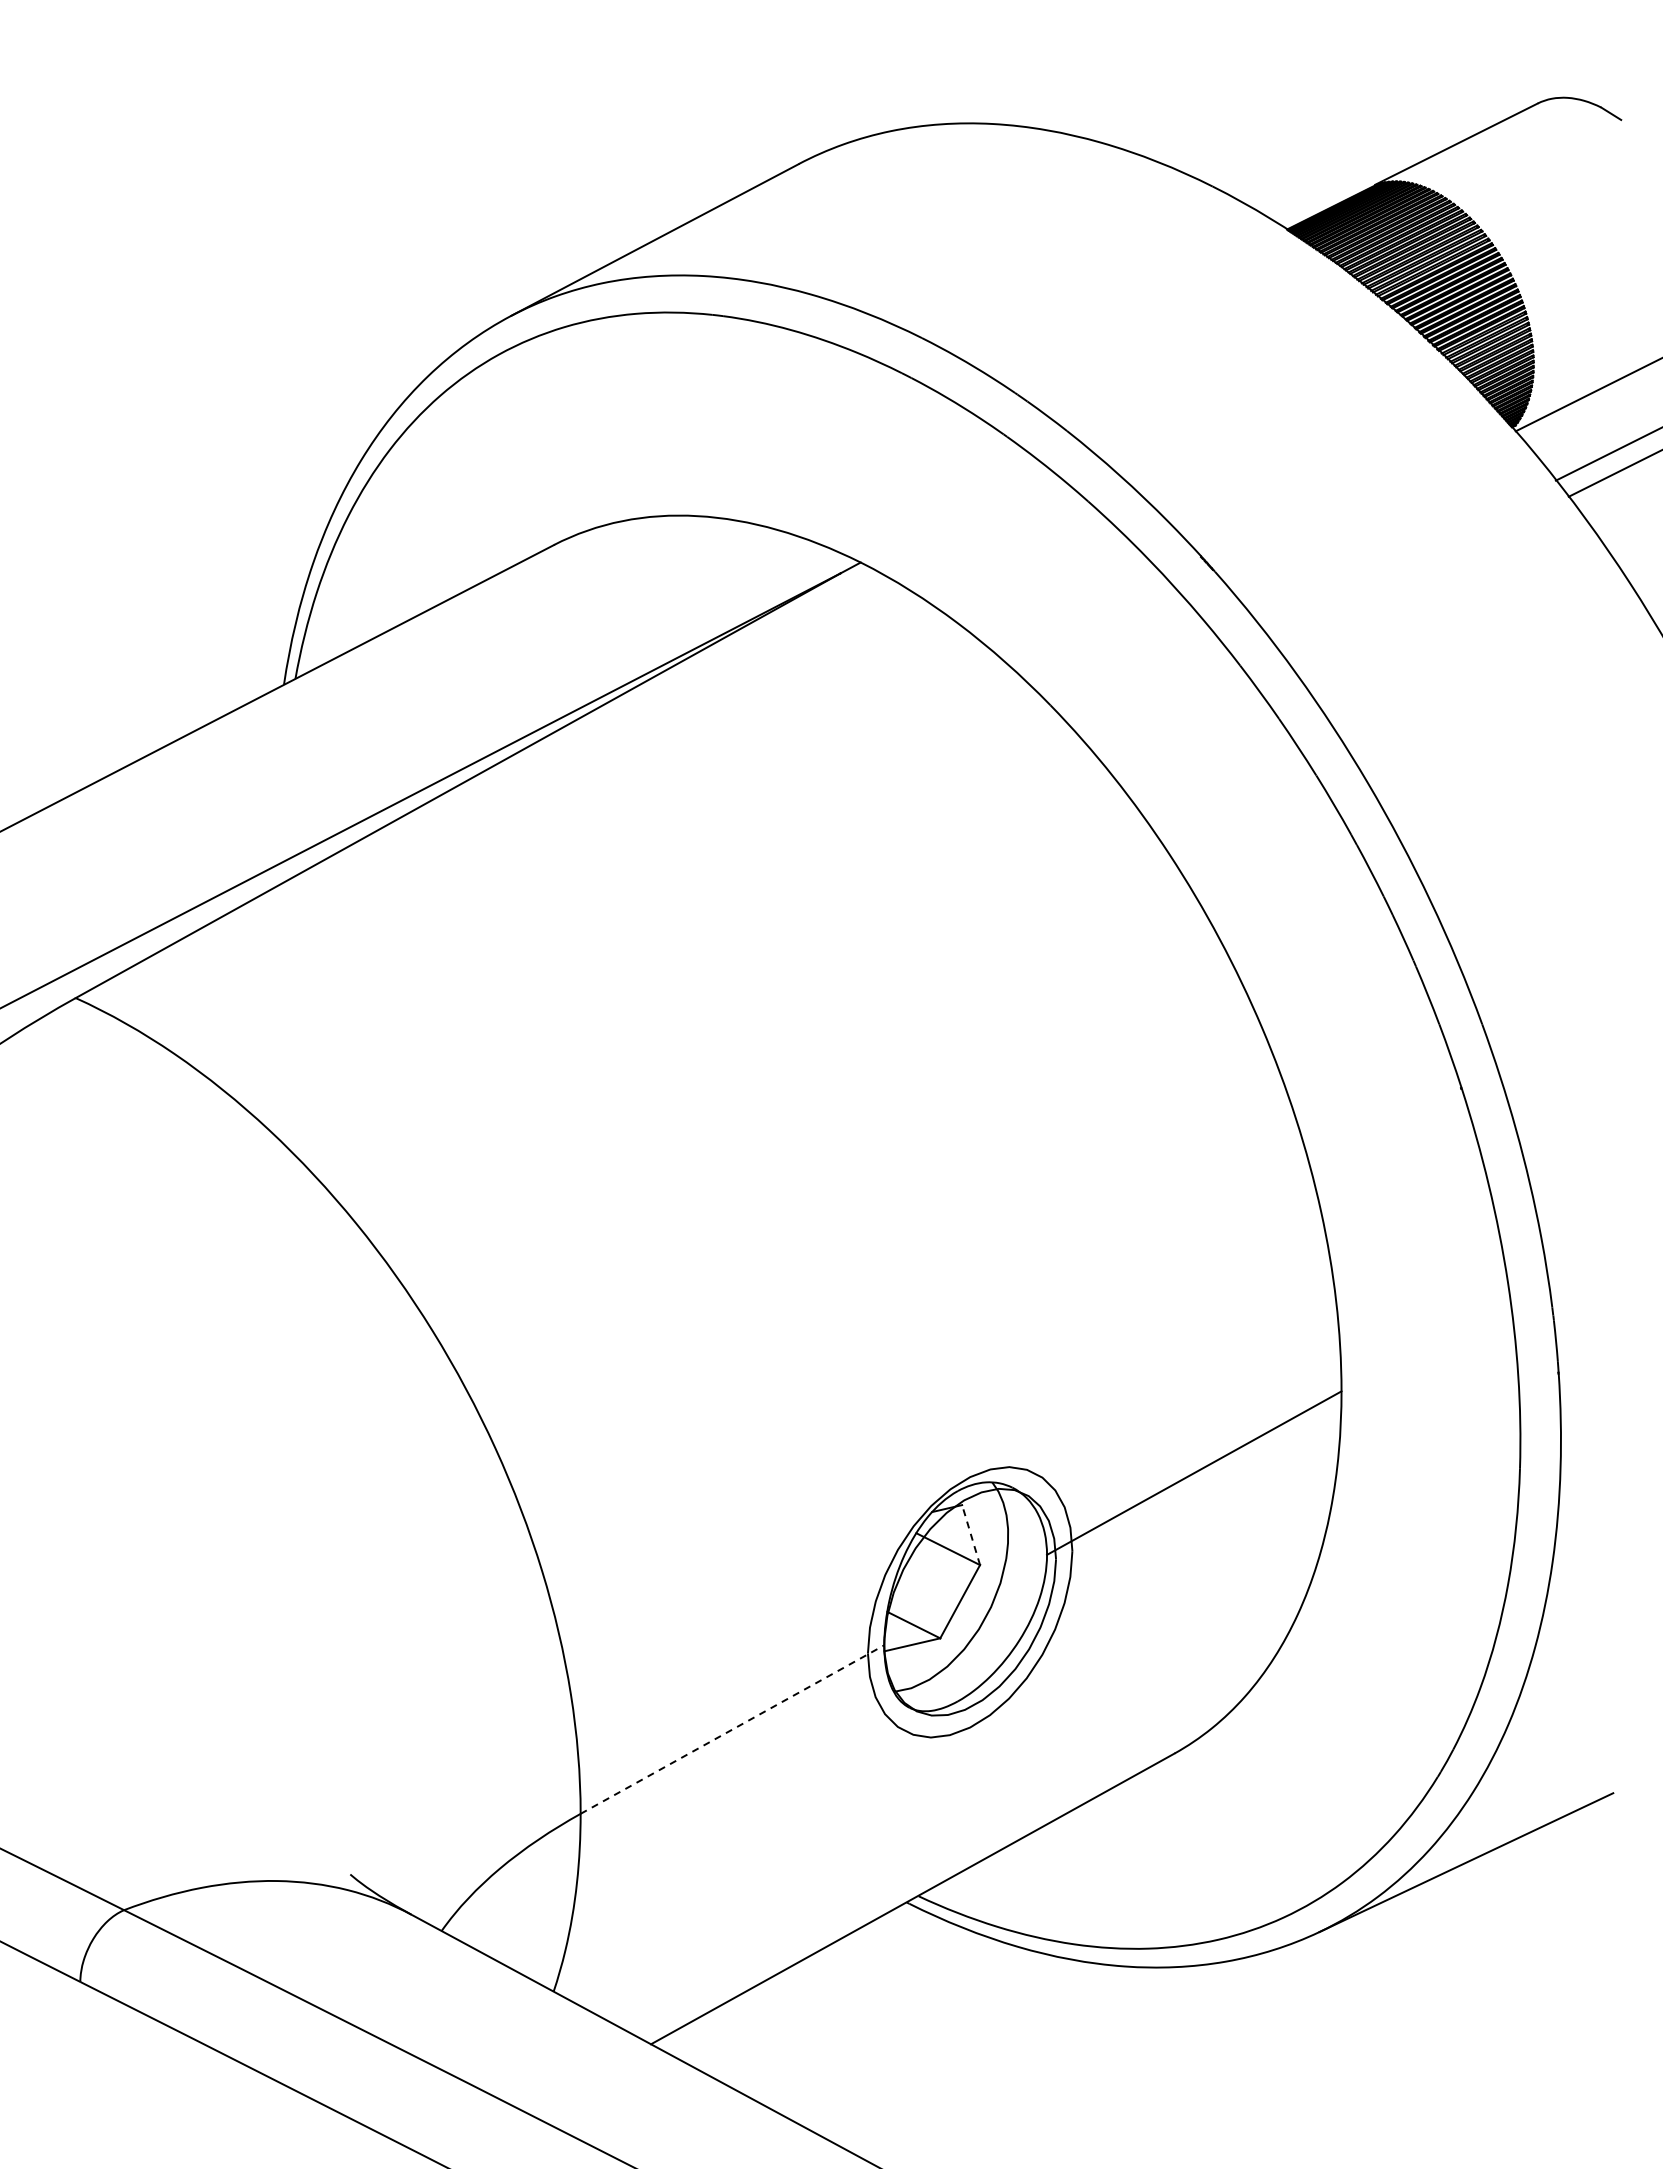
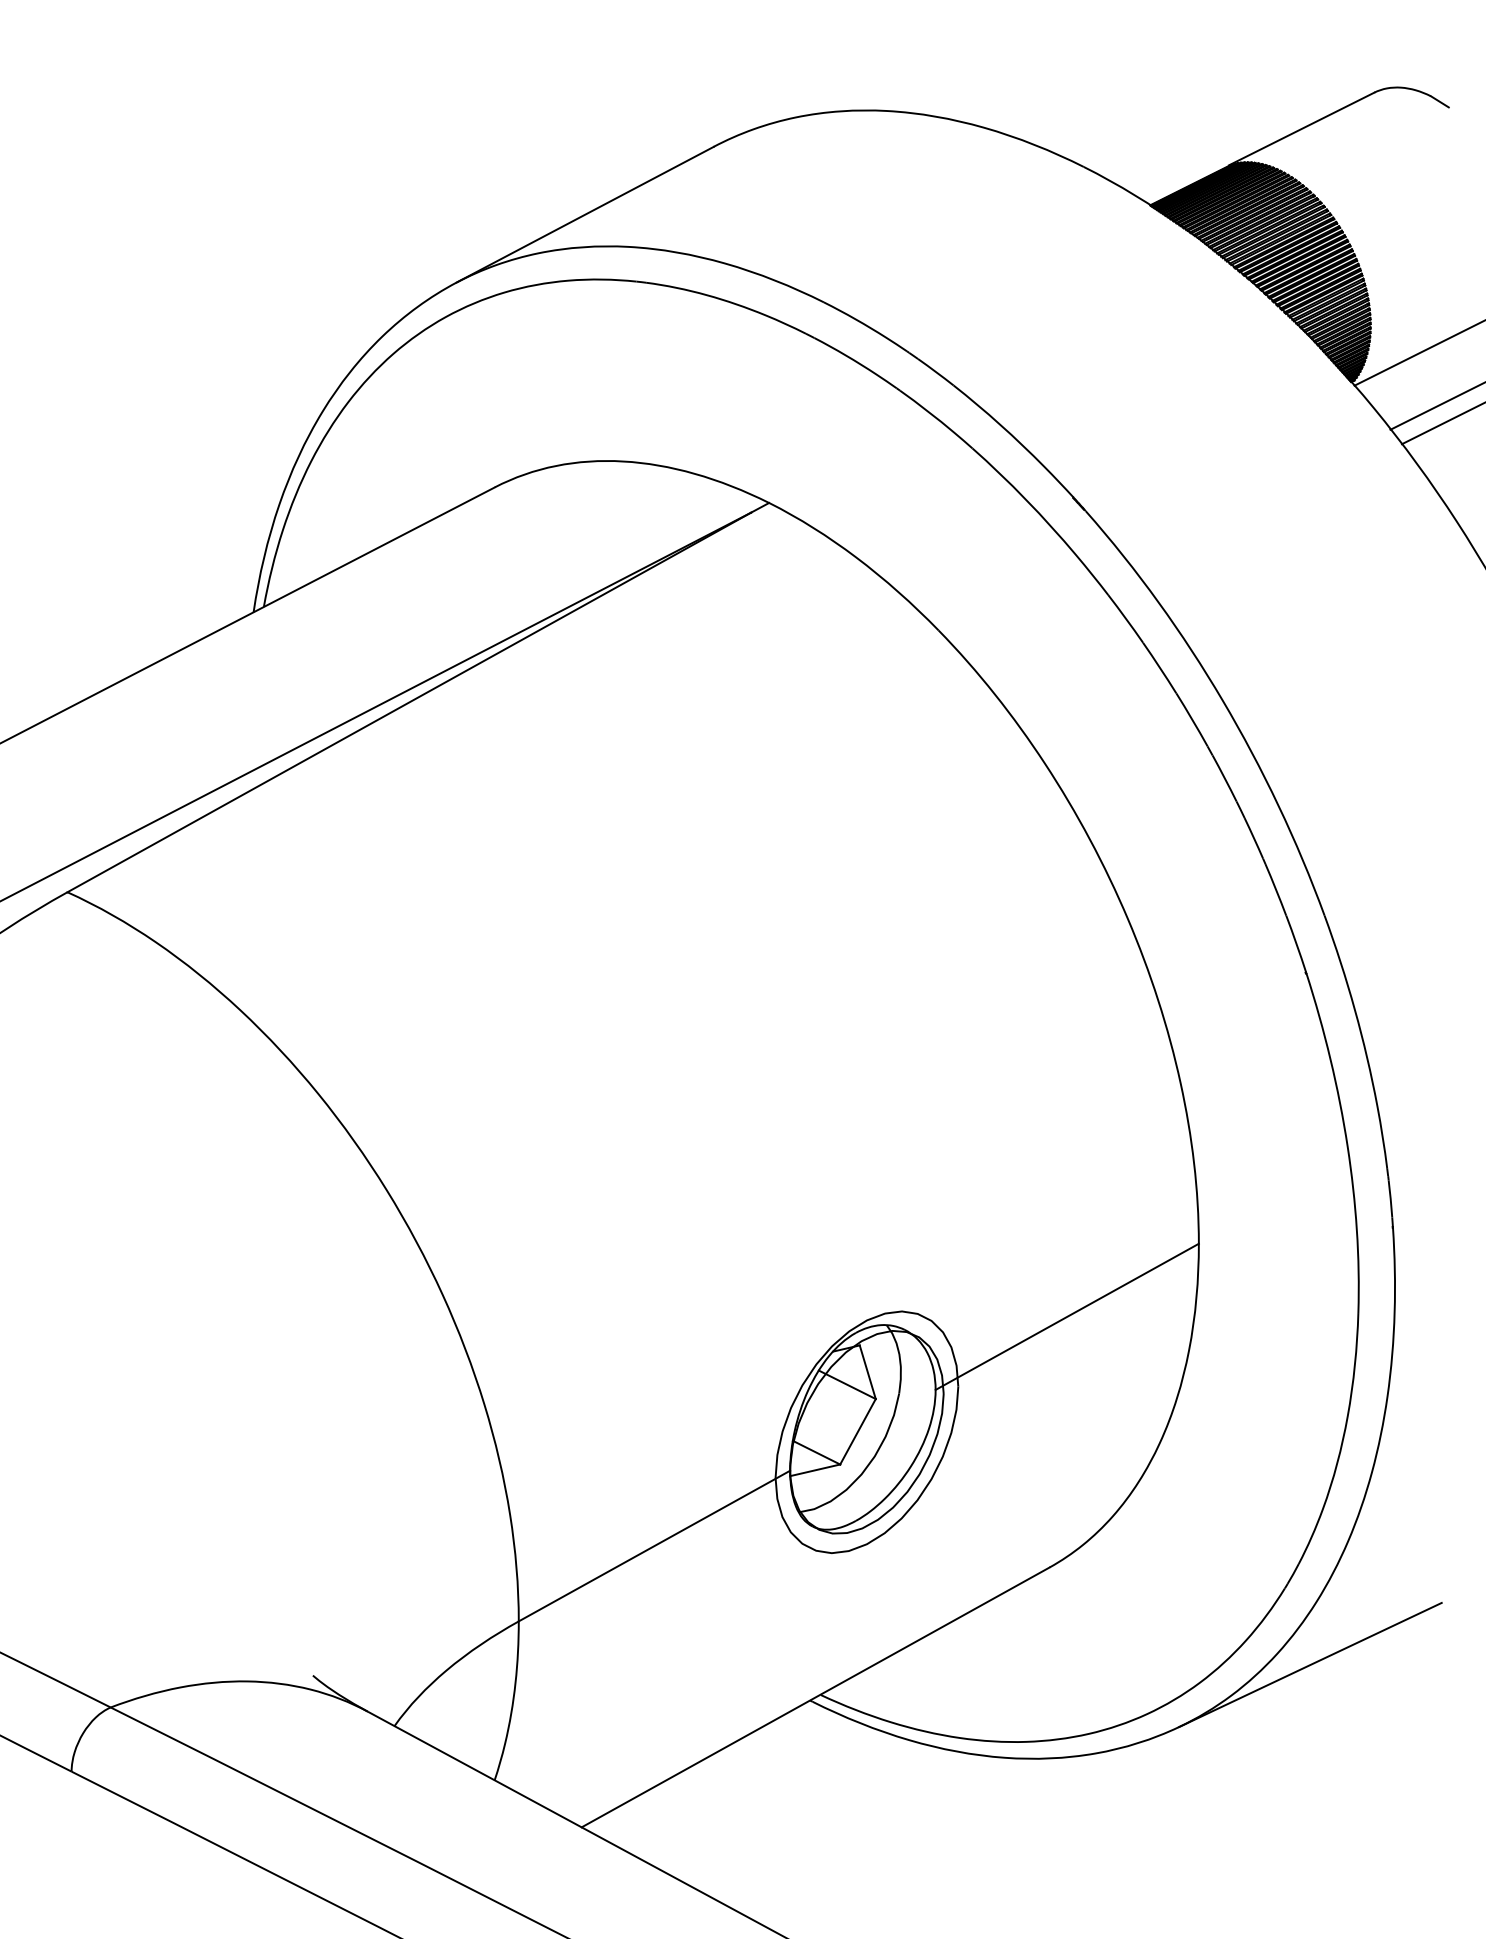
line: (970, 1534) -> (867, 1371), dashed -> solid
line: (732, 1729) -> (654, 1546), dashed -> solid

